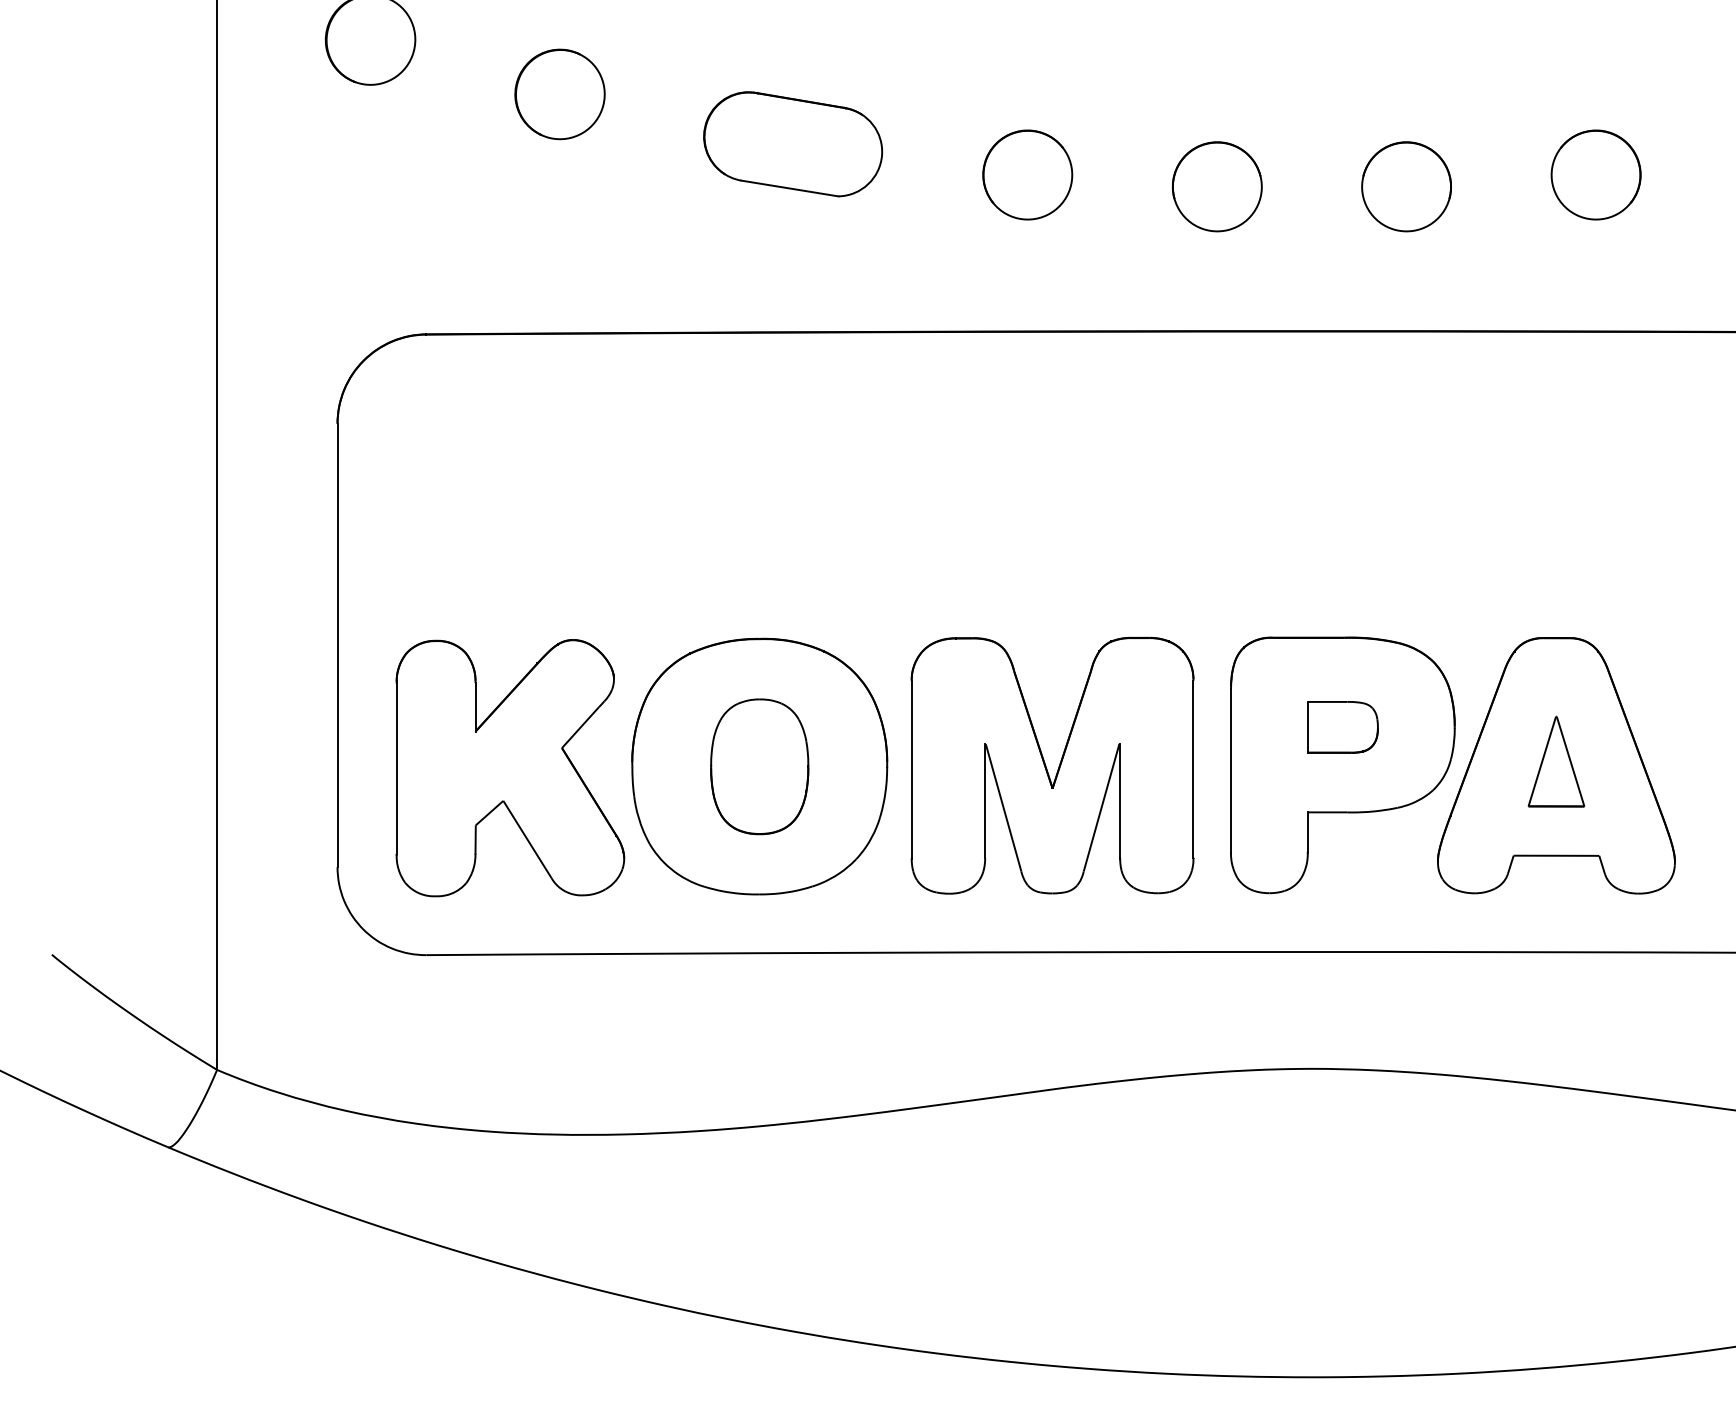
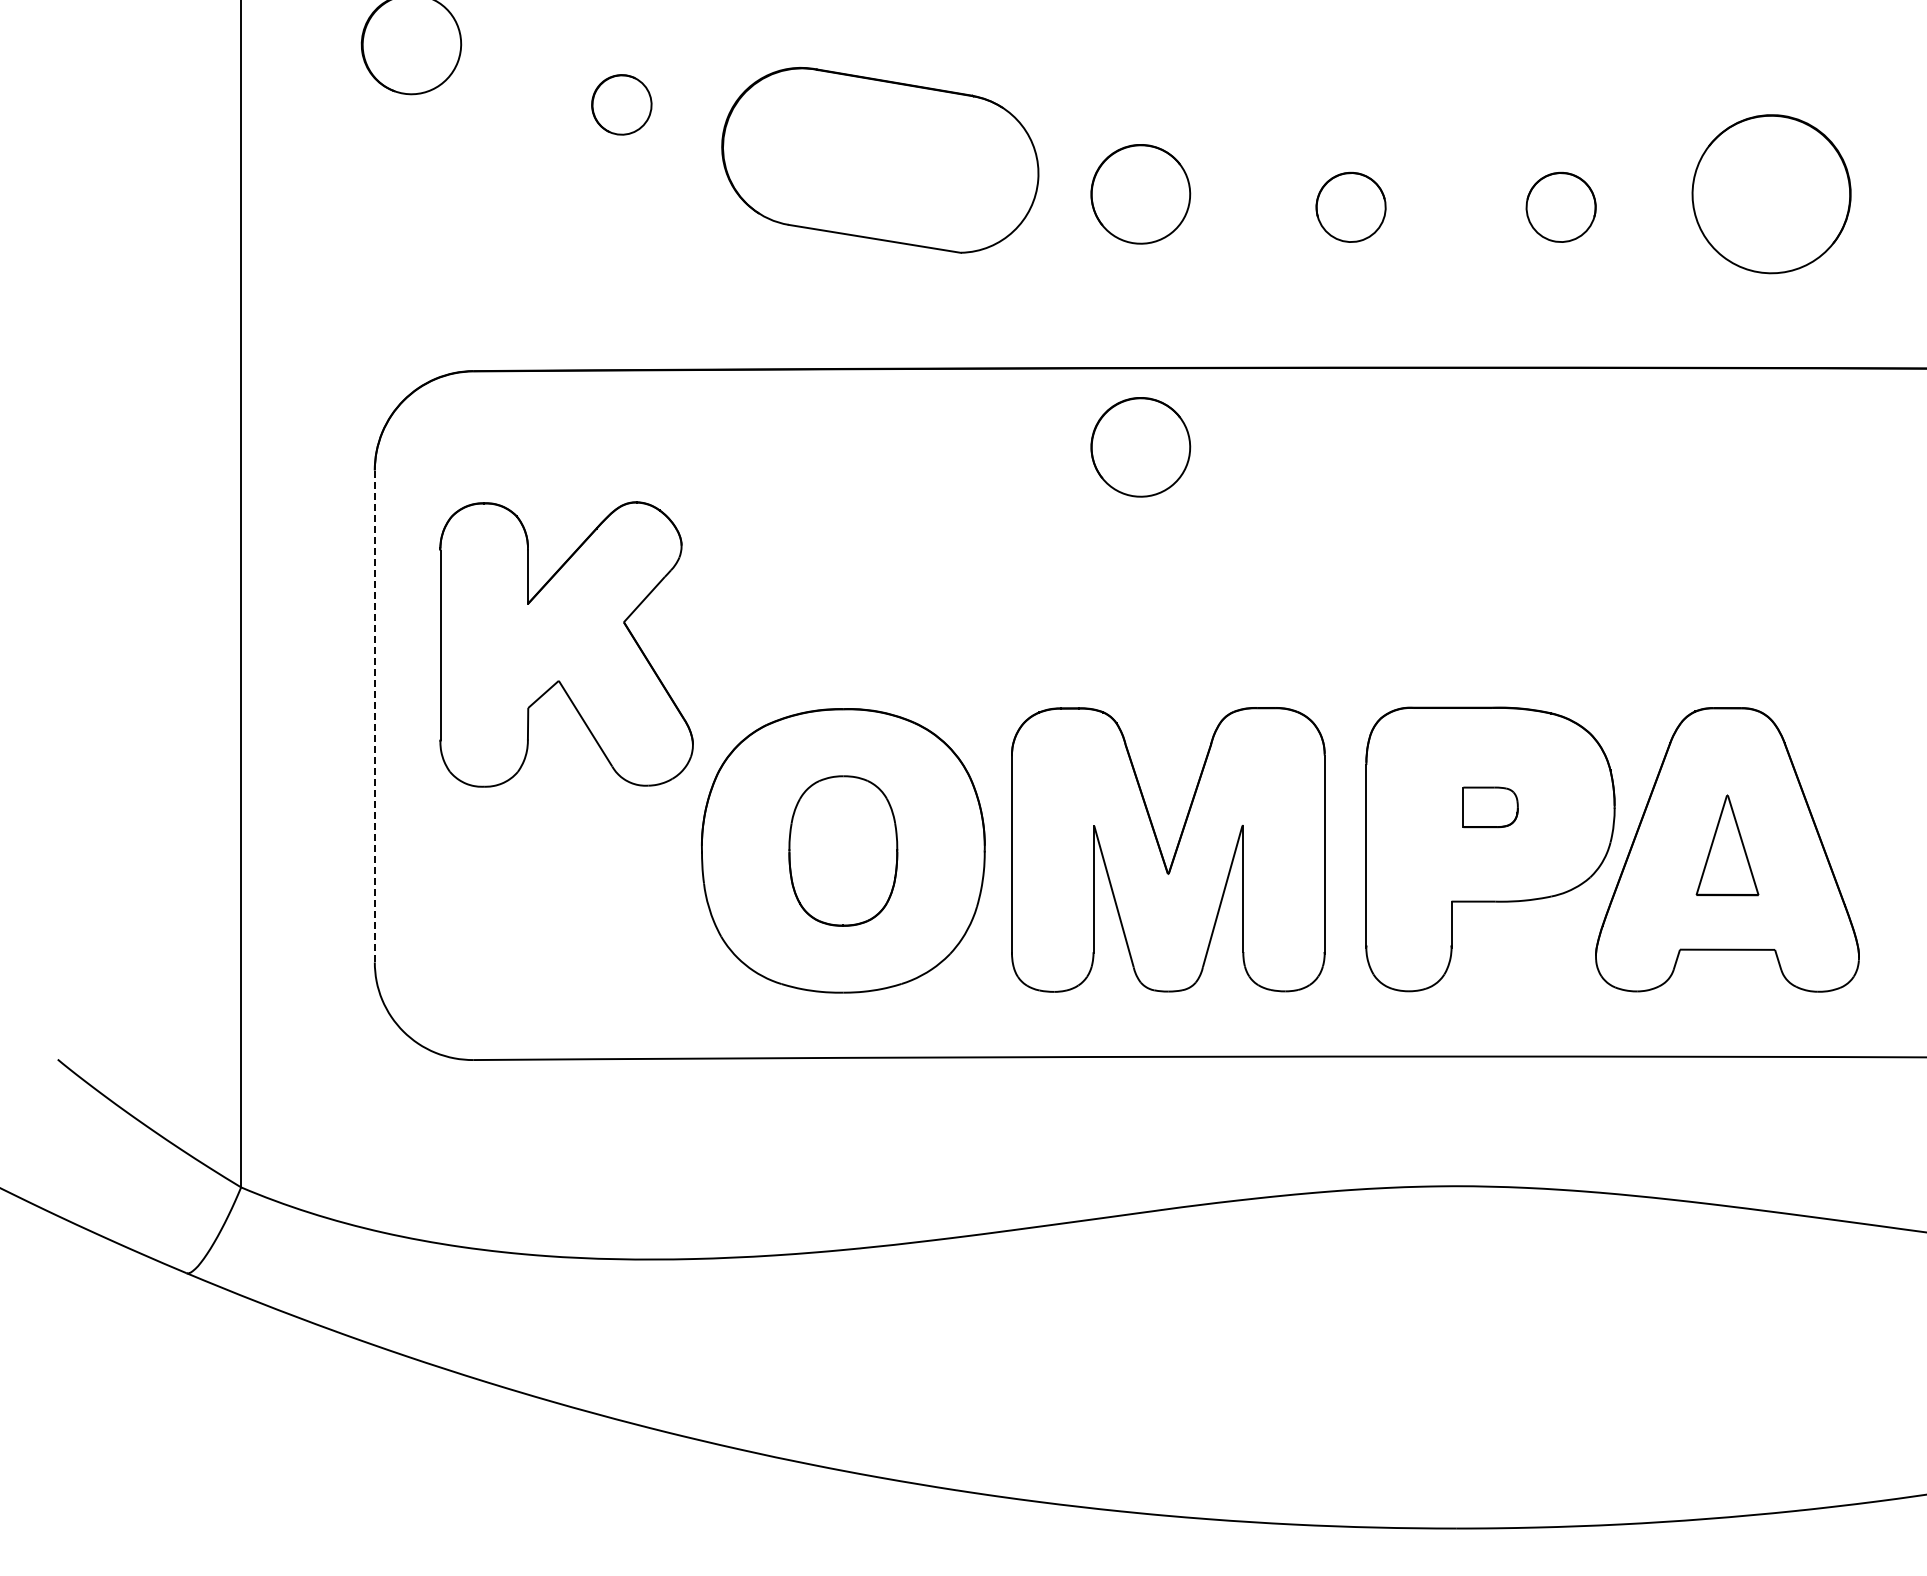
part: (559, 94) -> (621, 104), size x0.6
part: (793, 143) -> (880, 159), size x1.6
part: (1596, 175) -> (1771, 194), size x1.6
part: (1216, 186) -> (1350, 207), size x0.7
part: (1405, 186) -> (1560, 207), size x0.7
part: (1027, 403) -> (1140, 447), added
line: (337, 644) -> (374, 715), solid -> dashed
part: (1342, 727) -> (1490, 807), size x0.7
part: (510, 768) -> (566, 644), moved

